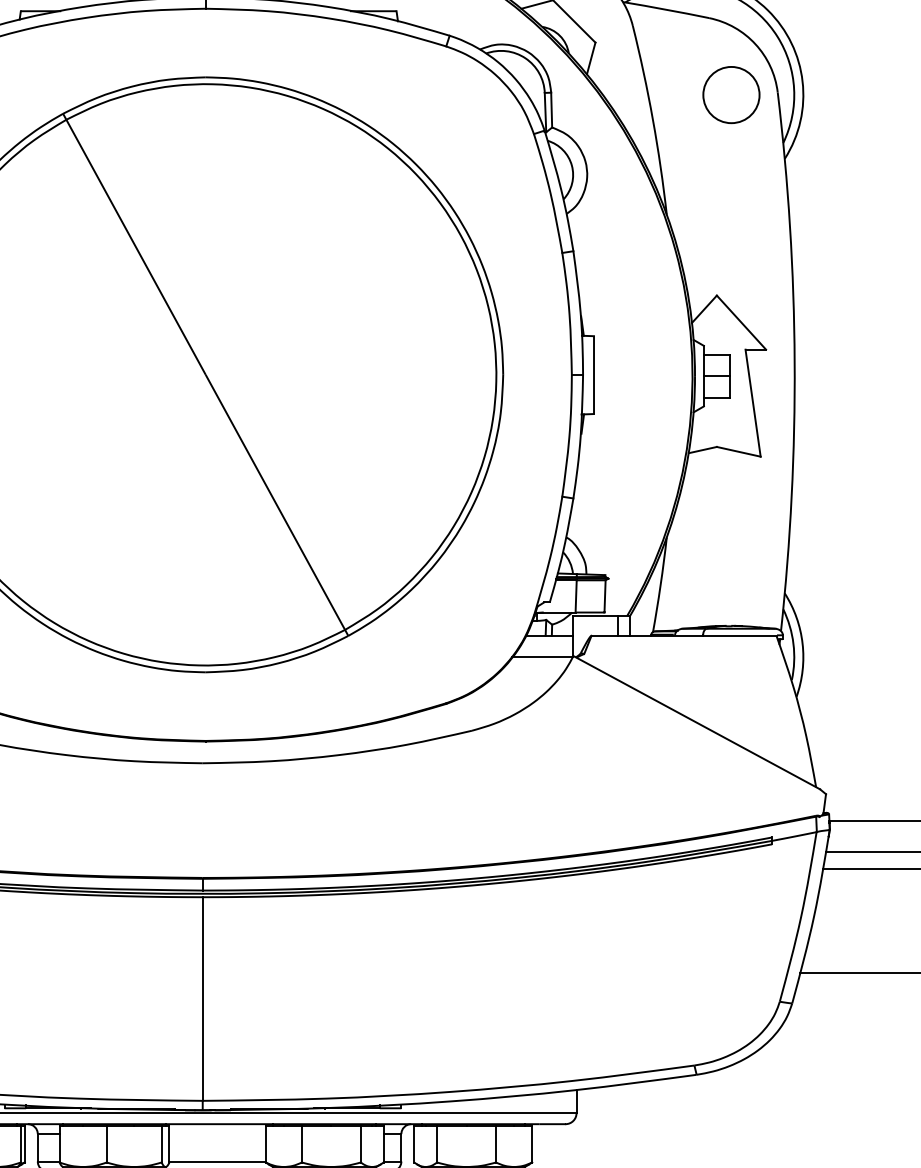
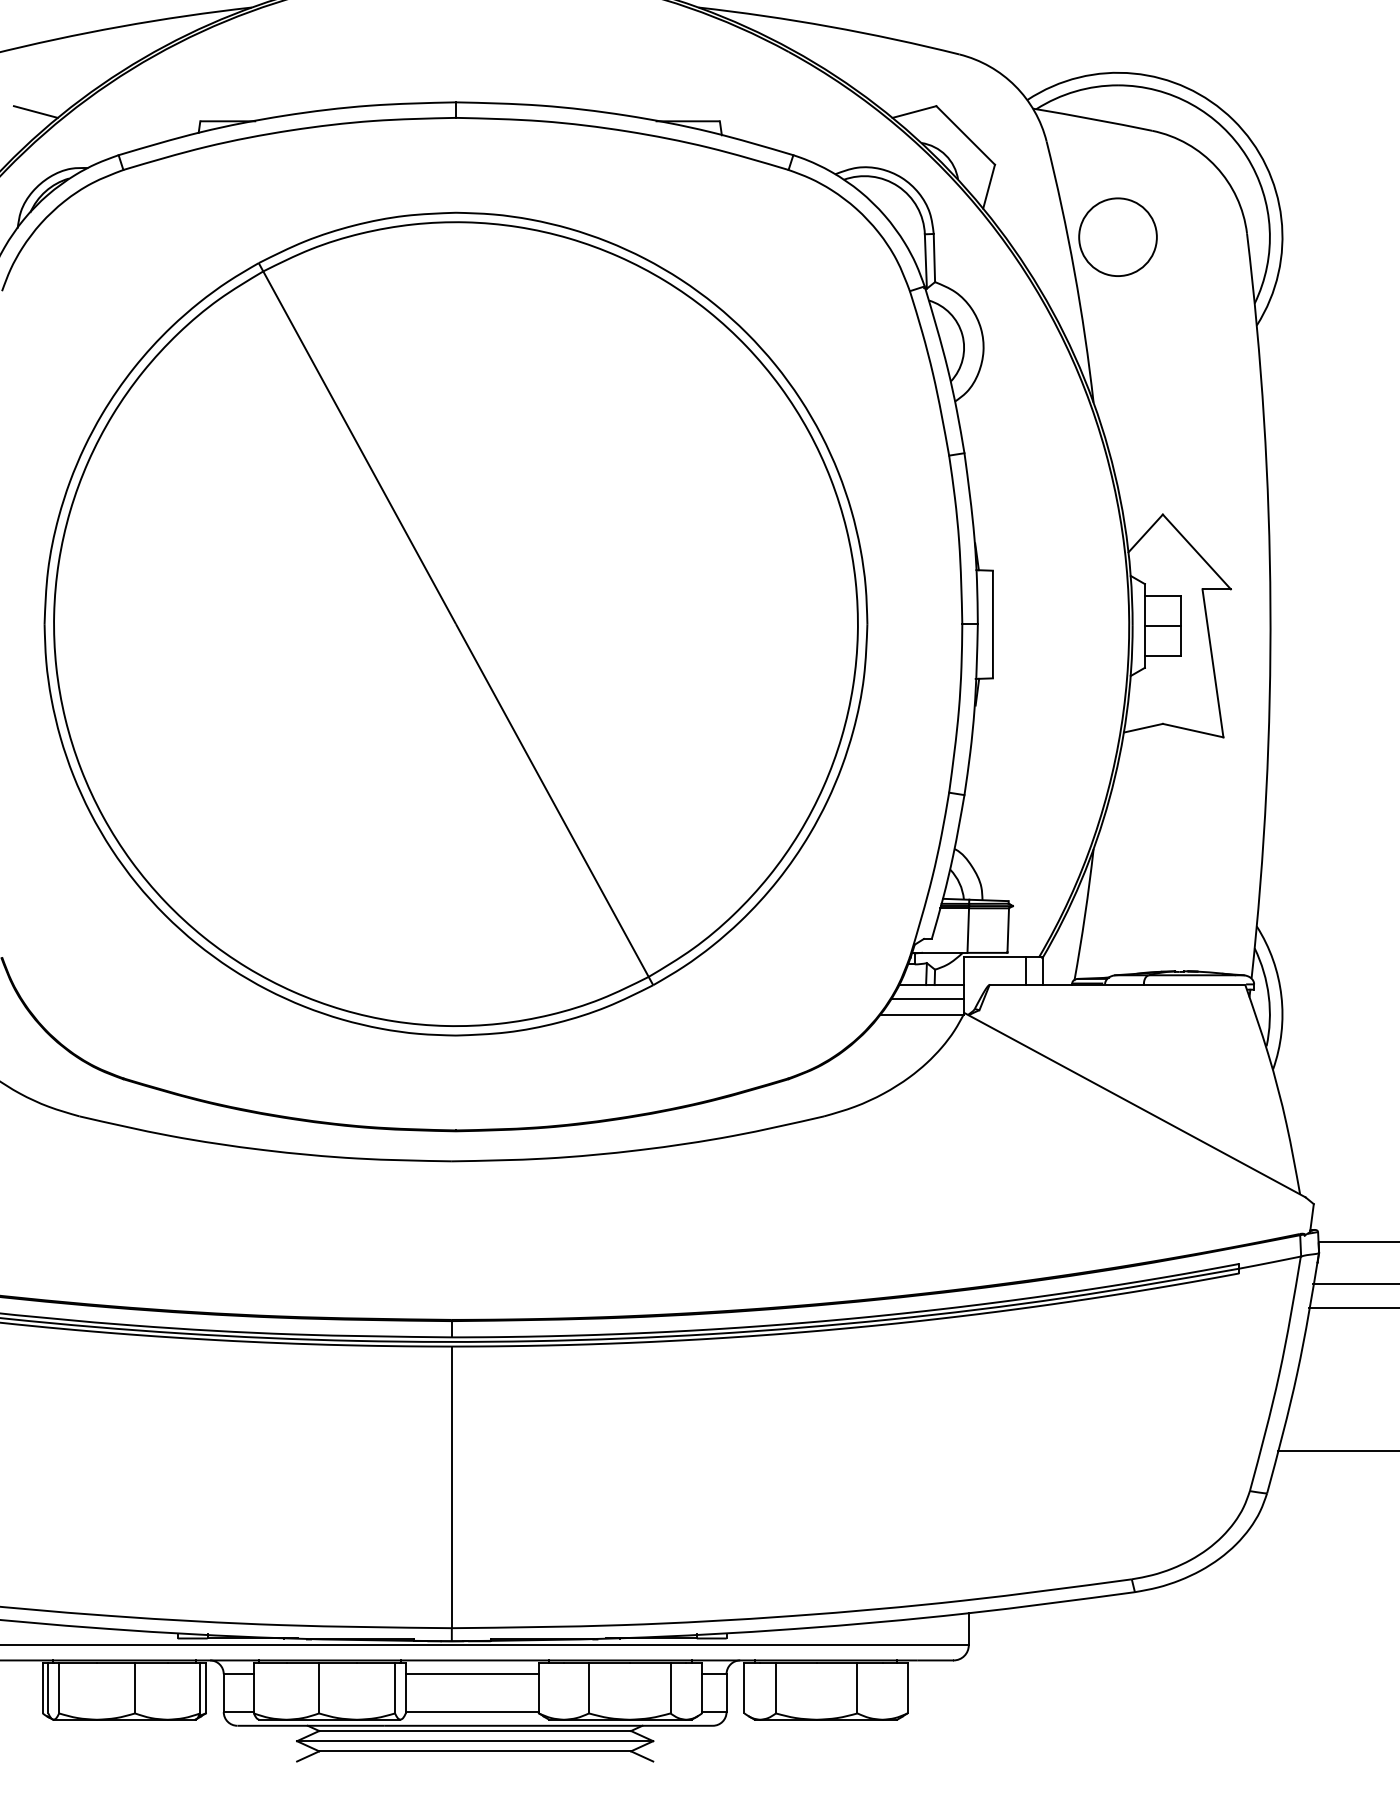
circle: (731, 94) -> (1117, 236), moved
line: (546, 645) -> (927, 998), added
line: (216, 1134) -> (471, 1674), added

